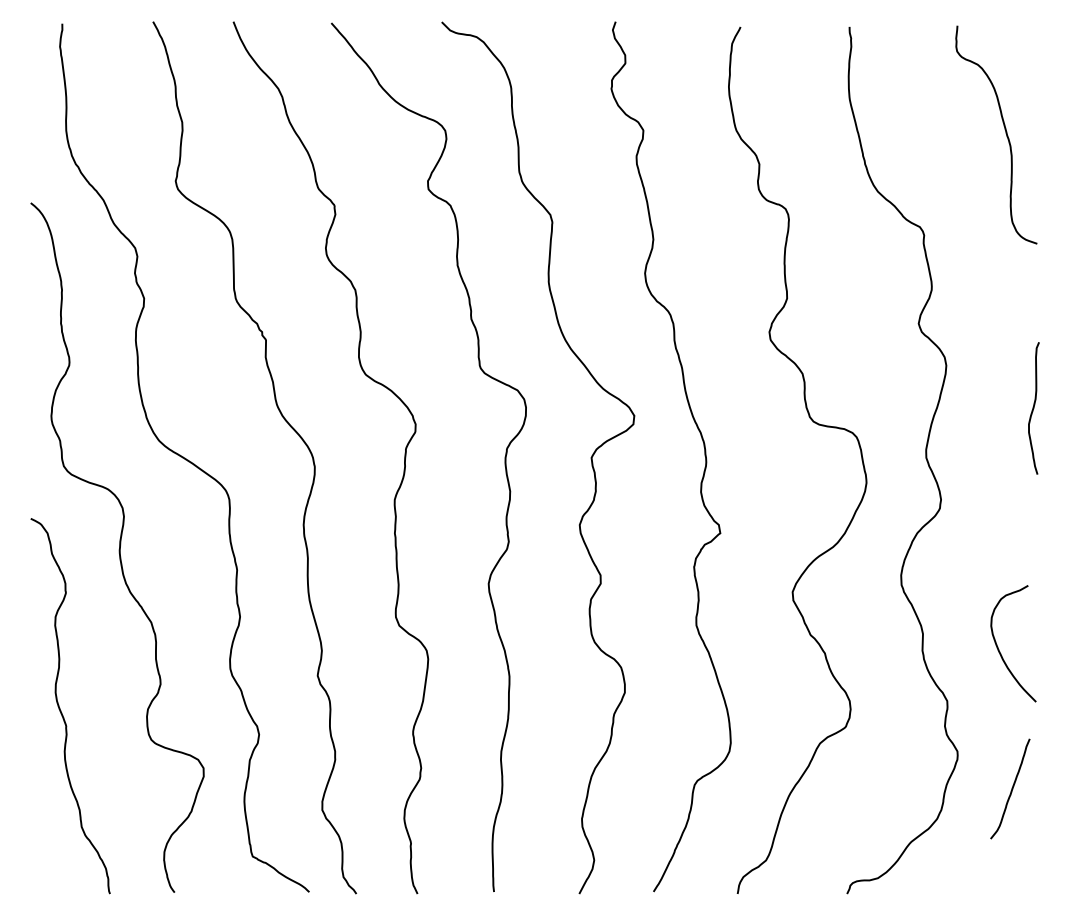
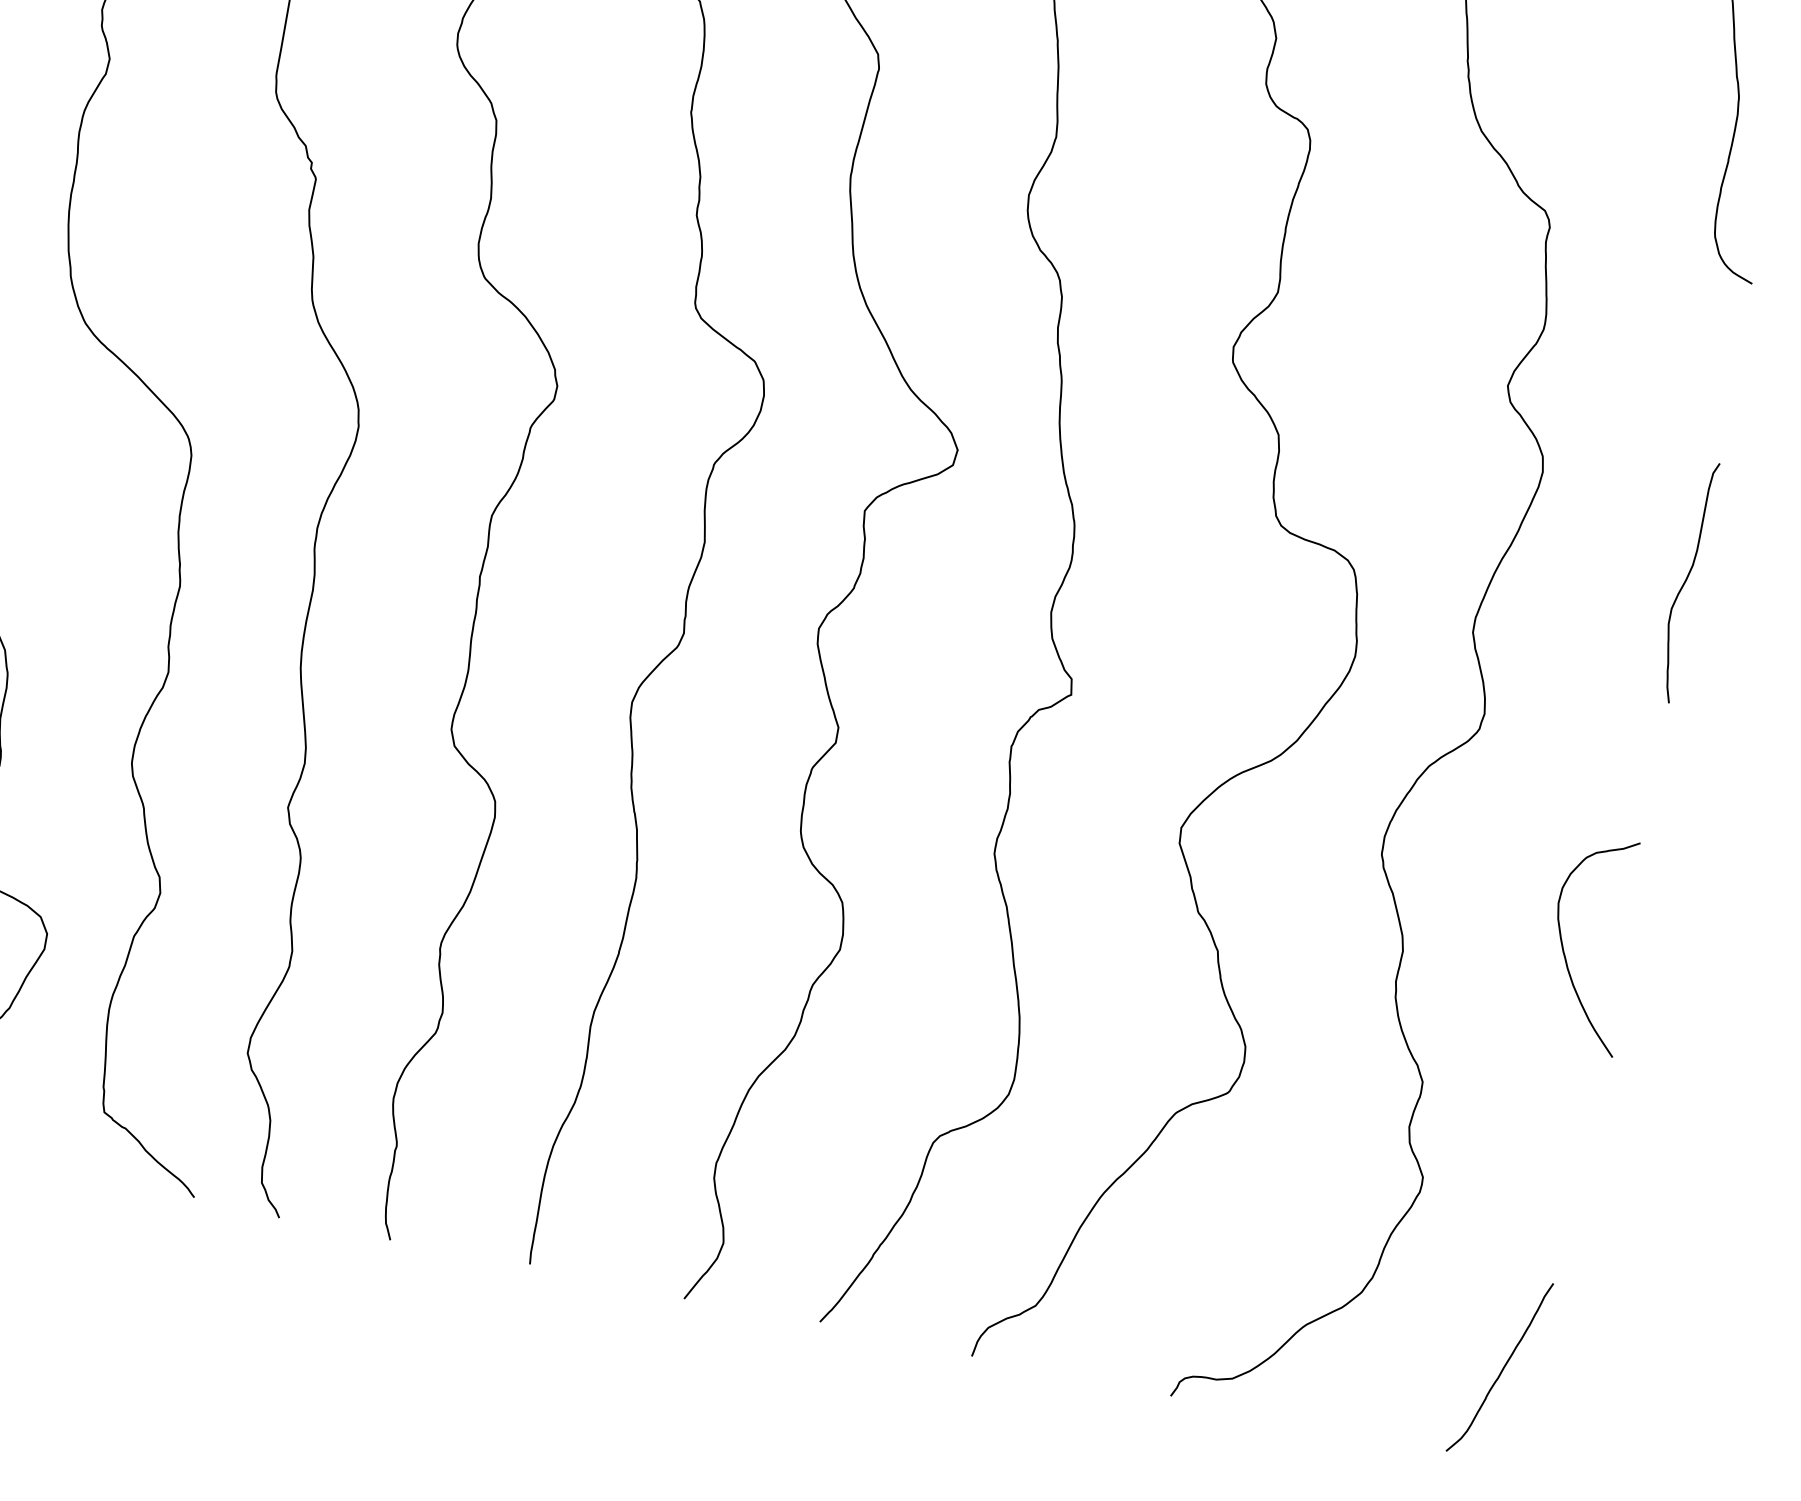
curve: (999, 649) -> (1565, 948), moved
curve: (1011, 788) -> (1502, 1366), moved

